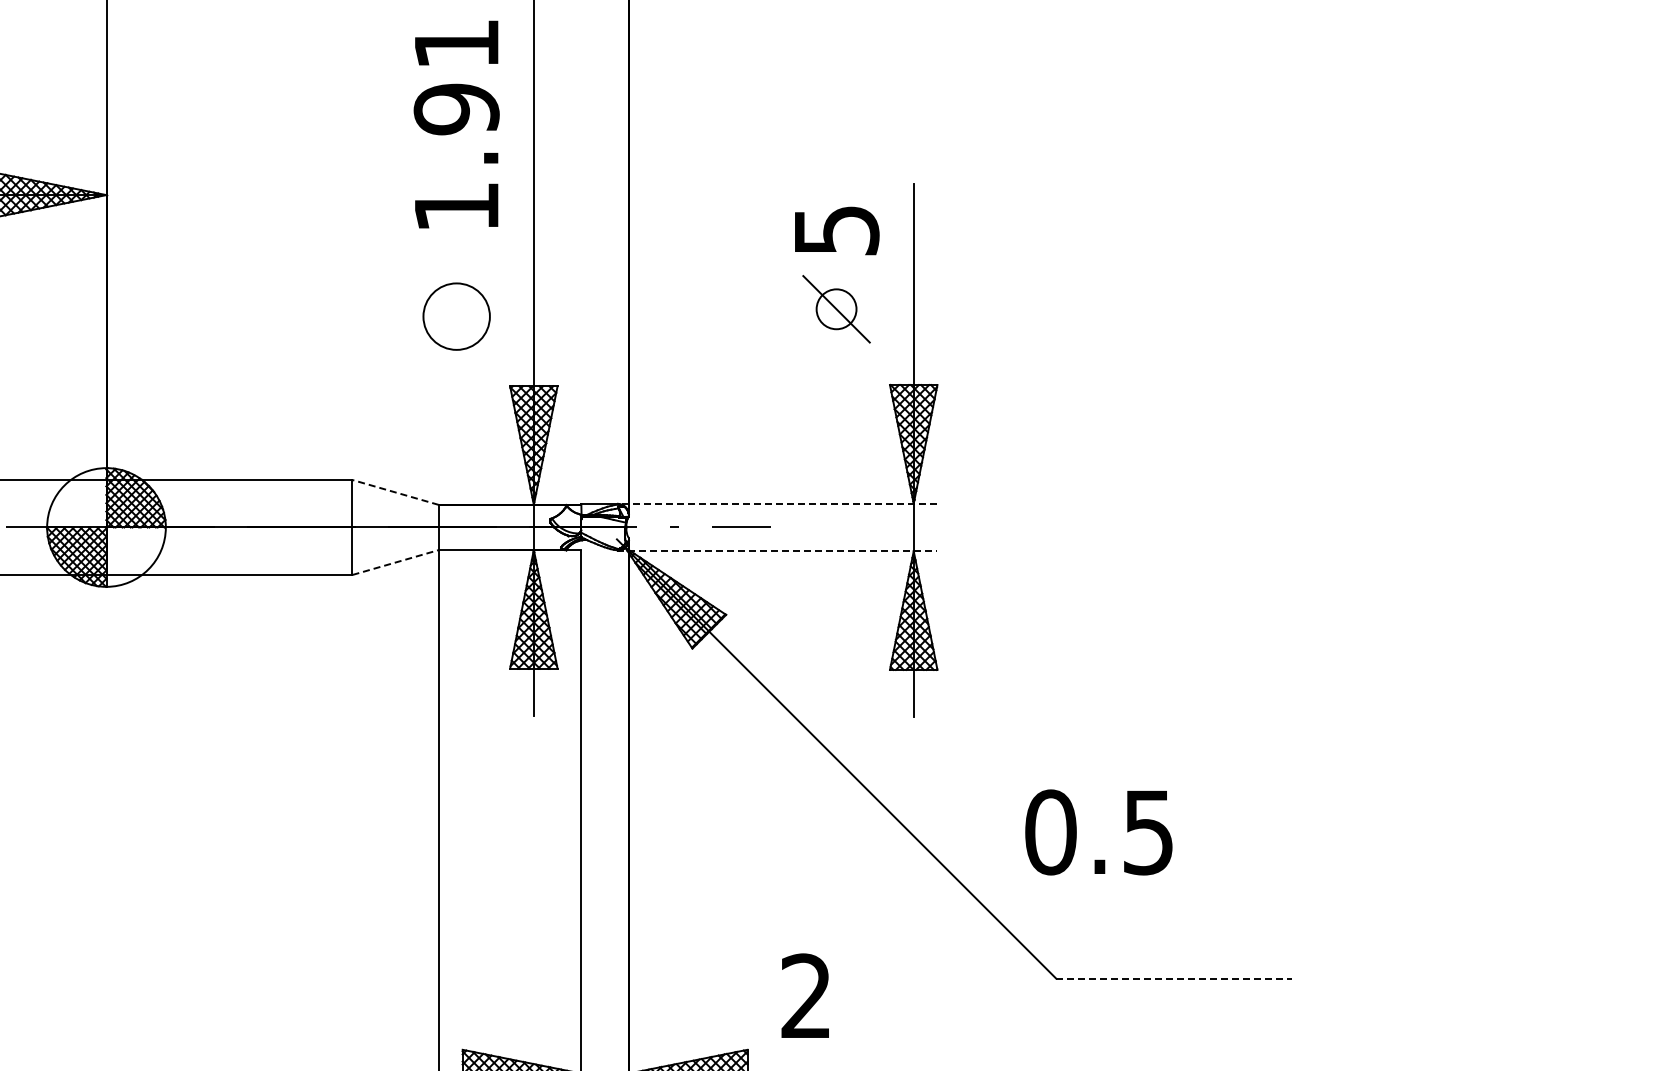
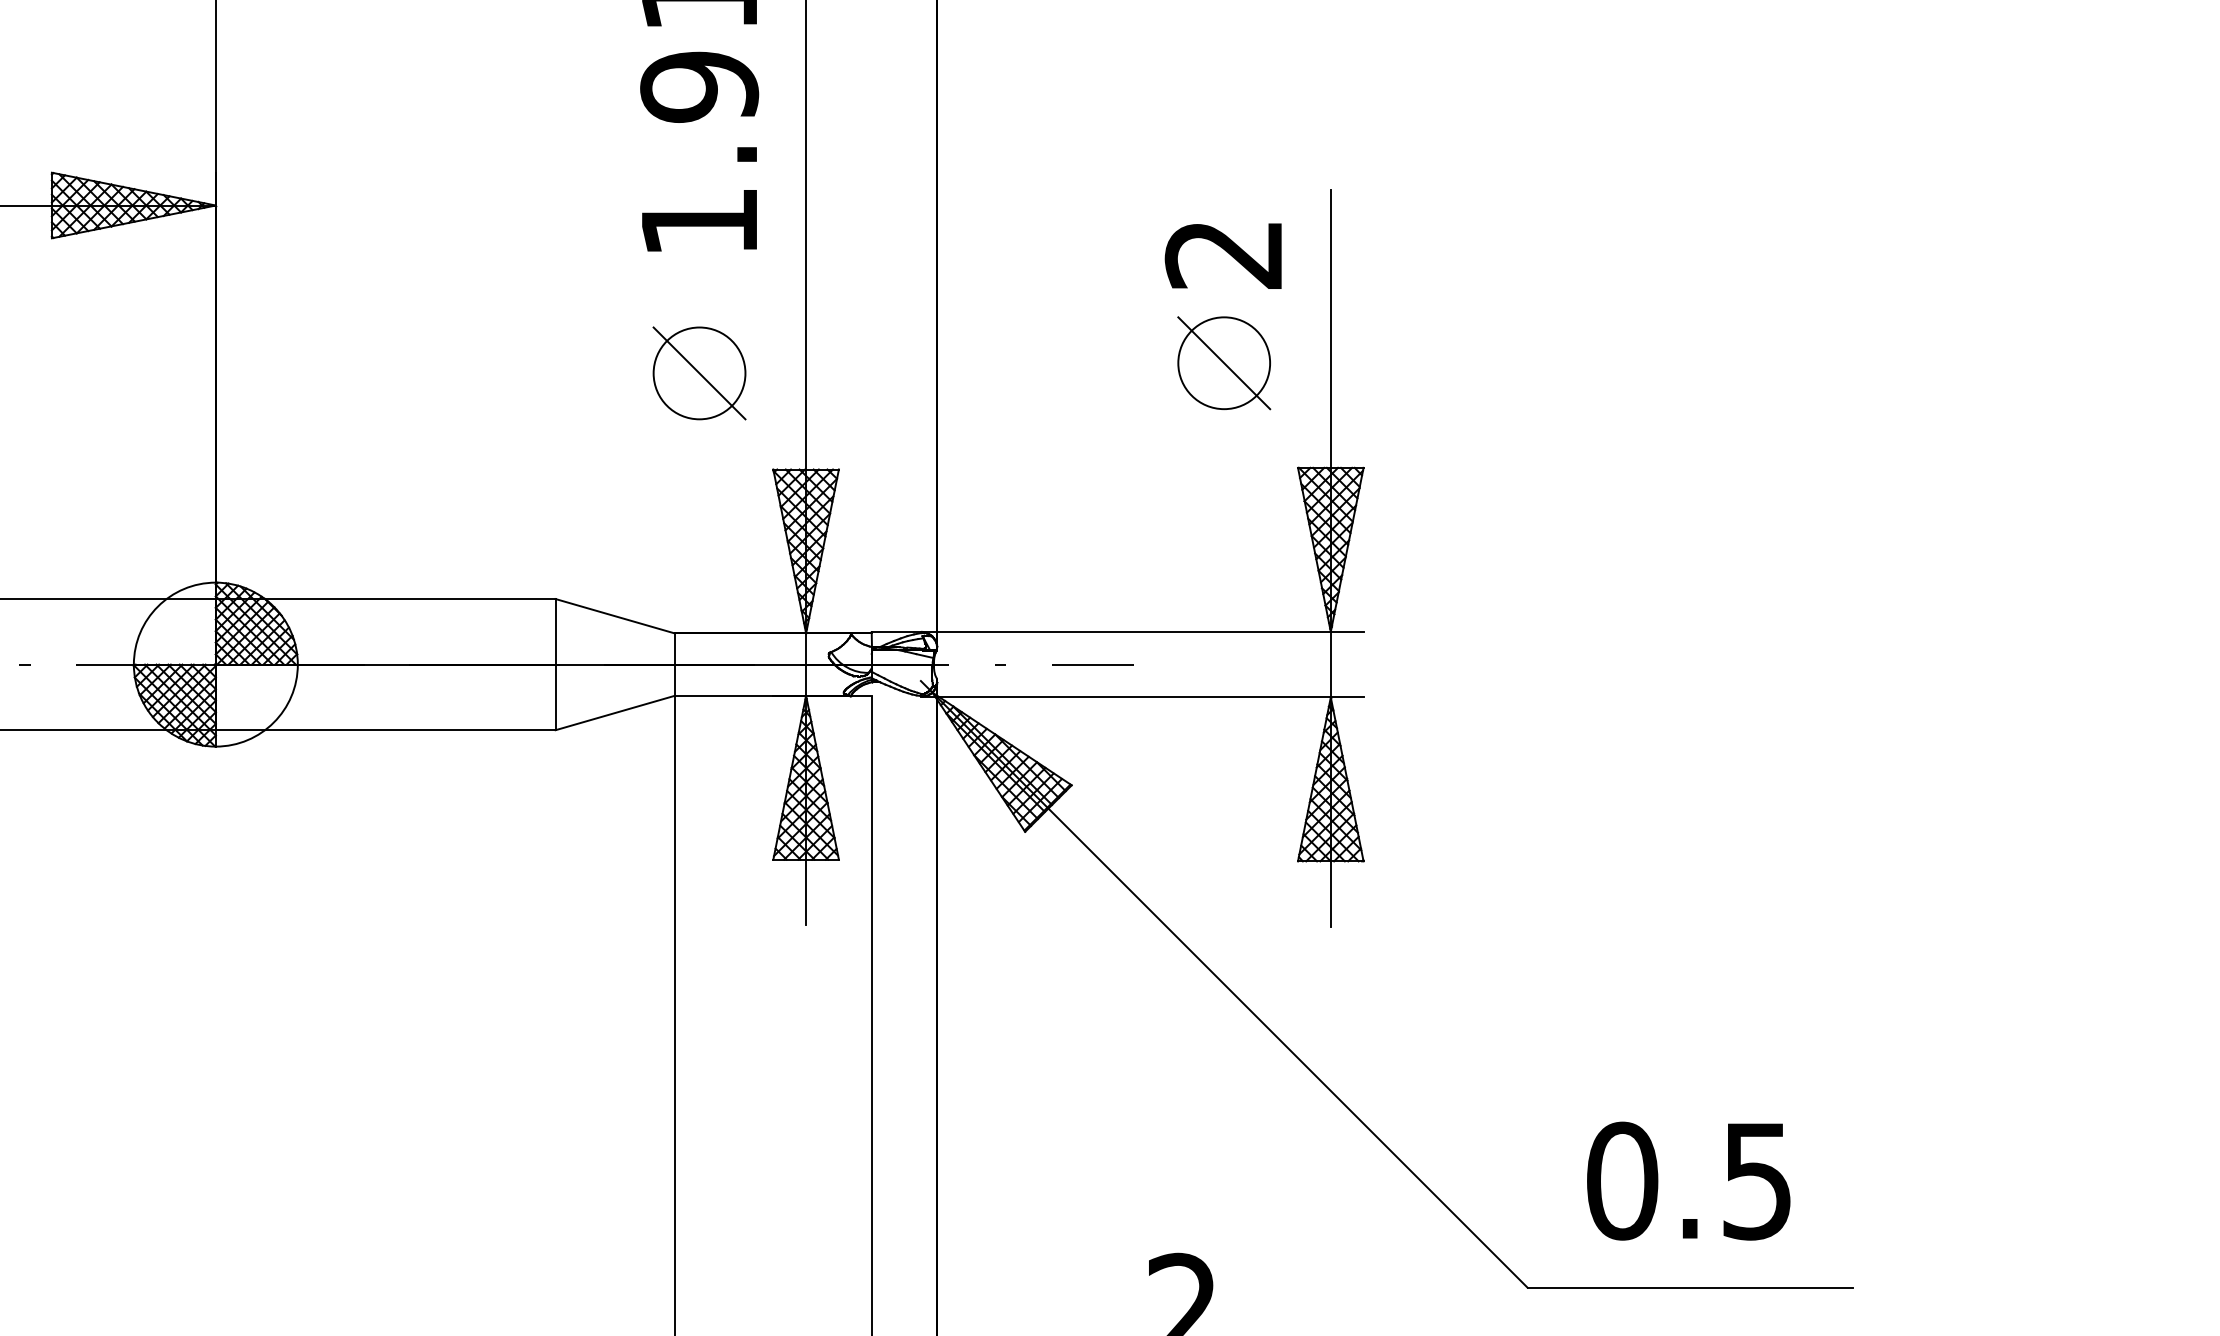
text: (836, 230) -> (1224, 254), 5 -> 2
circle: (836, 309) -> (1224, 363), size x1.67
line: (456, 316) -> (699, 373), added
line: (395, 492) -> (615, 616), dashed -> solid
line: (776, 503) -> (1141, 631), dashed -> solid
line: (777, 551) -> (1142, 697), dashed -> solid
line: (395, 562) -> (615, 712), dashed -> solid
text: (1098, 832) -> (1688, 1181), moved
line: (1173, 978) -> (1689, 1287), dashed -> solid

